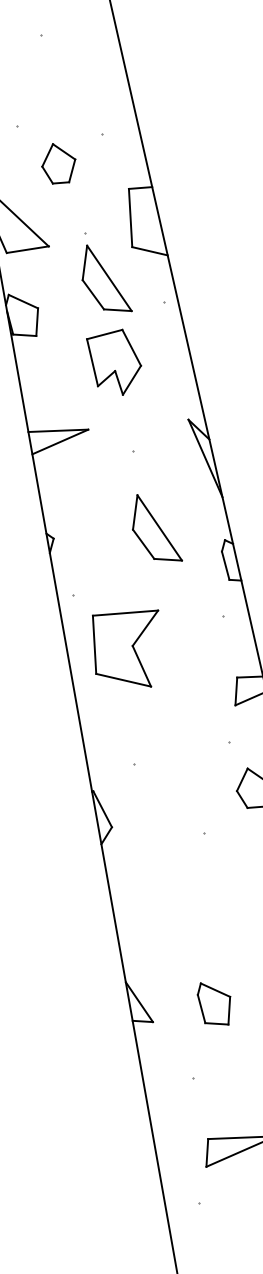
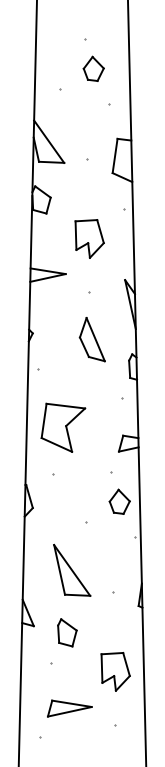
part: (58, 162) -> (93, 68), moved
part: (102, 279) -> (91, 188), removed
part: (128, 649) -> (63, 427), moved
part: (197, 915) -> (72, 569), added
part: (215, 1003) -> (67, 632), moved

